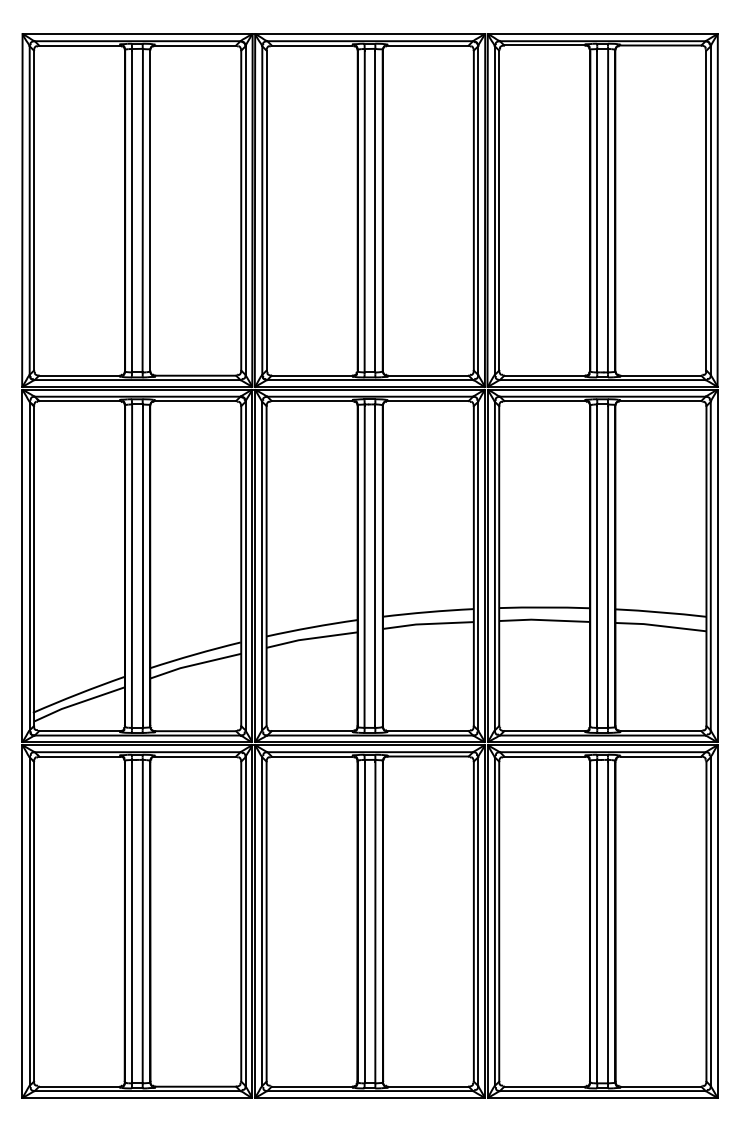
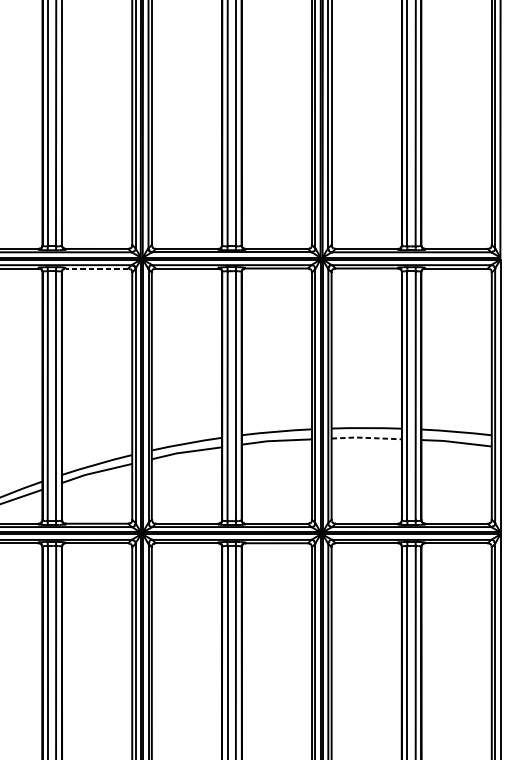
line: (195, 401) -> (96, 268), solid -> dashed
line: (544, 620) -> (366, 438), solid -> dashed

